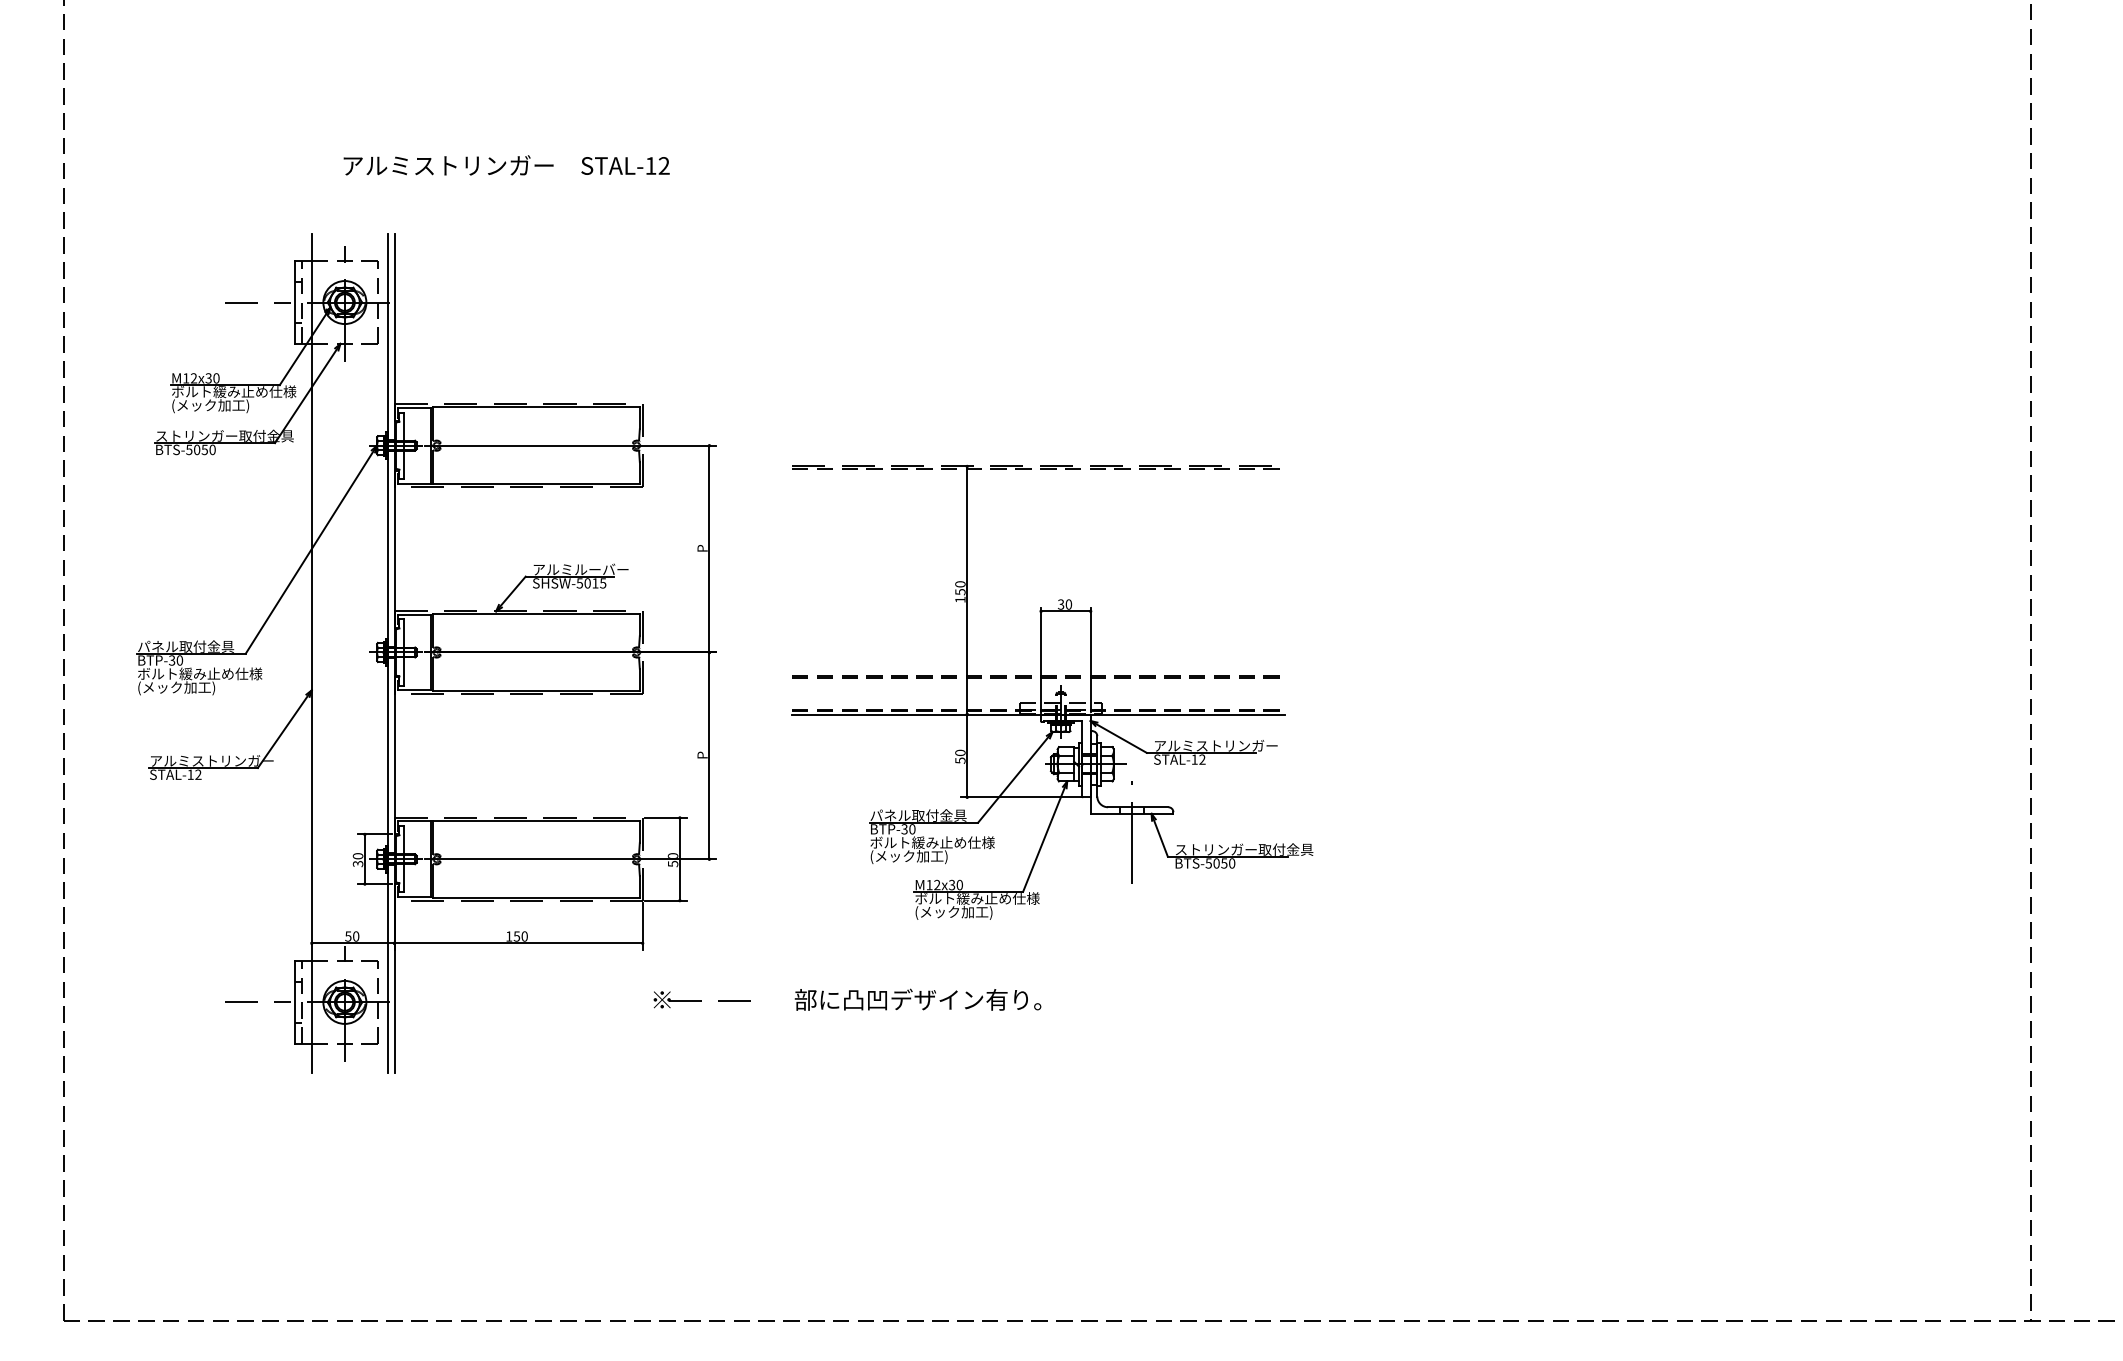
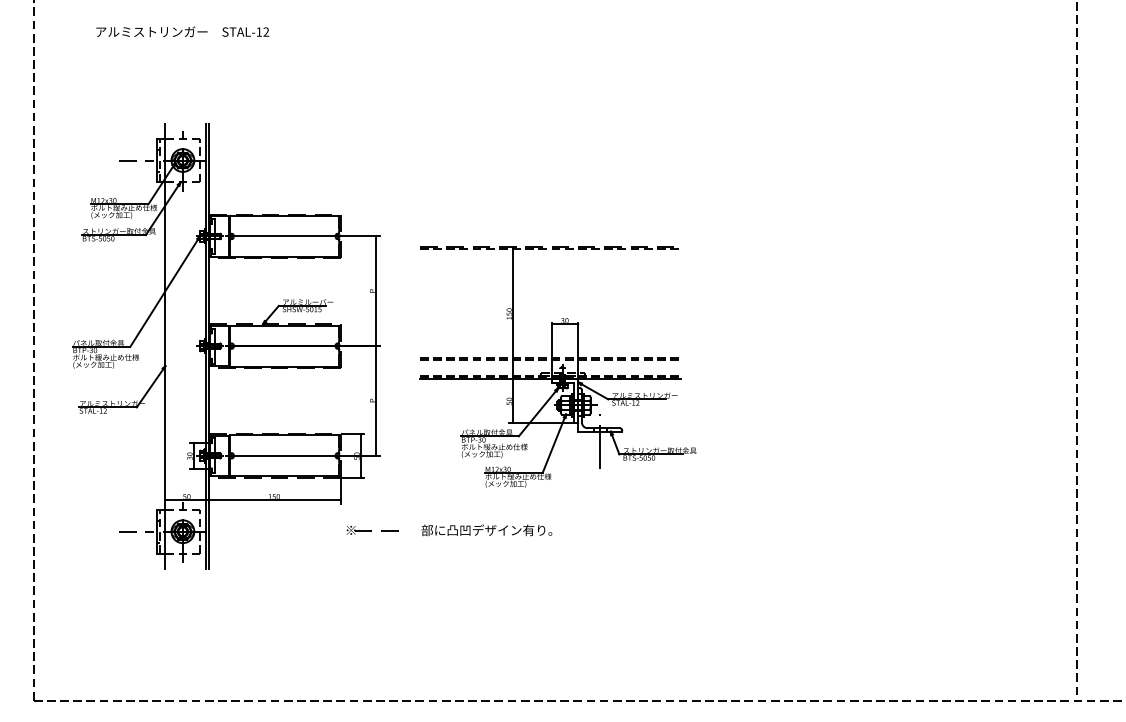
text: (506, 164) -> (182, 31), moved

